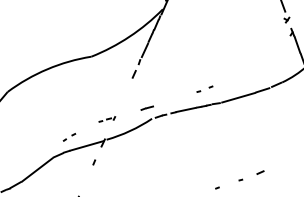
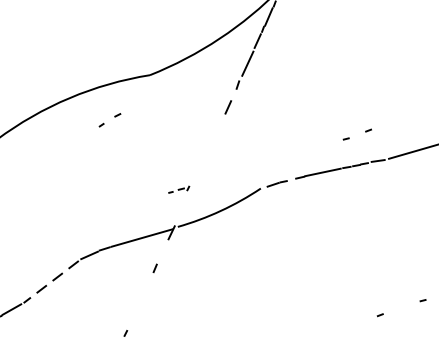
line: (146, 107) -> (250, 167), removed
part: (107, 119) -> (179, 189), size x0.7
part: (69, 137) -> (109, 120), moved
line: (37, 169) -> (51, 281), solid -> dashed

